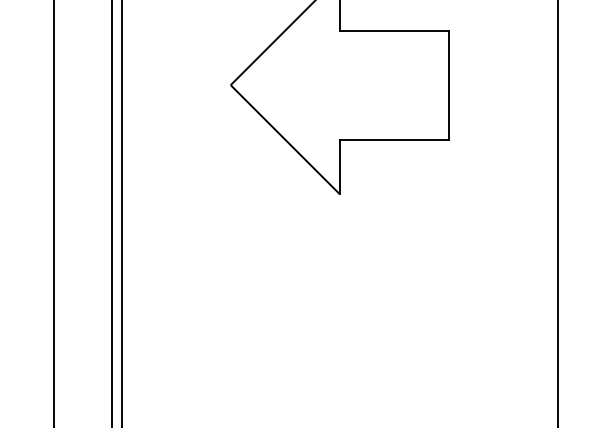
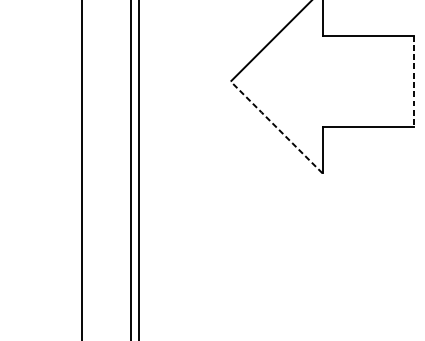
line: (448, 85) -> (414, 81), solid -> dashed
line: (284, 139) -> (276, 127), solid -> dashed

